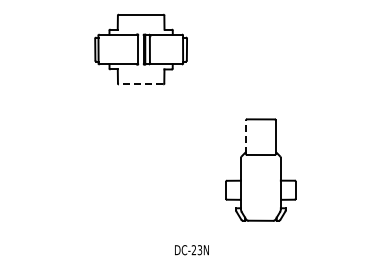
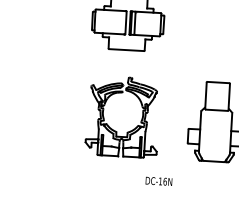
line: (140, 84) -> (126, 50), dashed -> solid
line: (245, 137) -> (205, 95), dashed -> solid
part: (133, 188) -> (116, 130), added
text: (196, 250) -> (162, 181), DC-23N -> DC-16N

